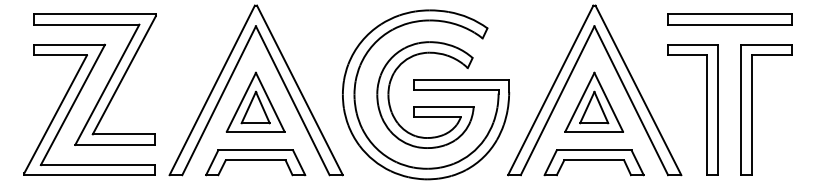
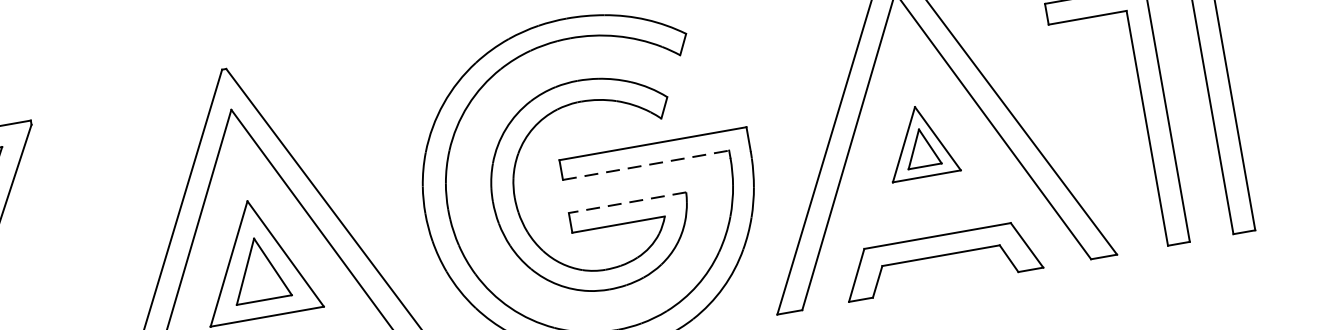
line: (456, 89) -> (646, 164), solid -> dashed
part: (593, 101) -> (919, 140), size x0.6
line: (443, 106) -> (626, 202), solid -> dashed

